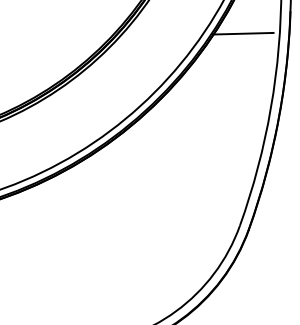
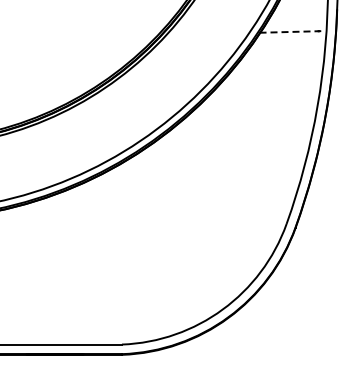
line: (242, 34) -> (289, 32), solid -> dashed

